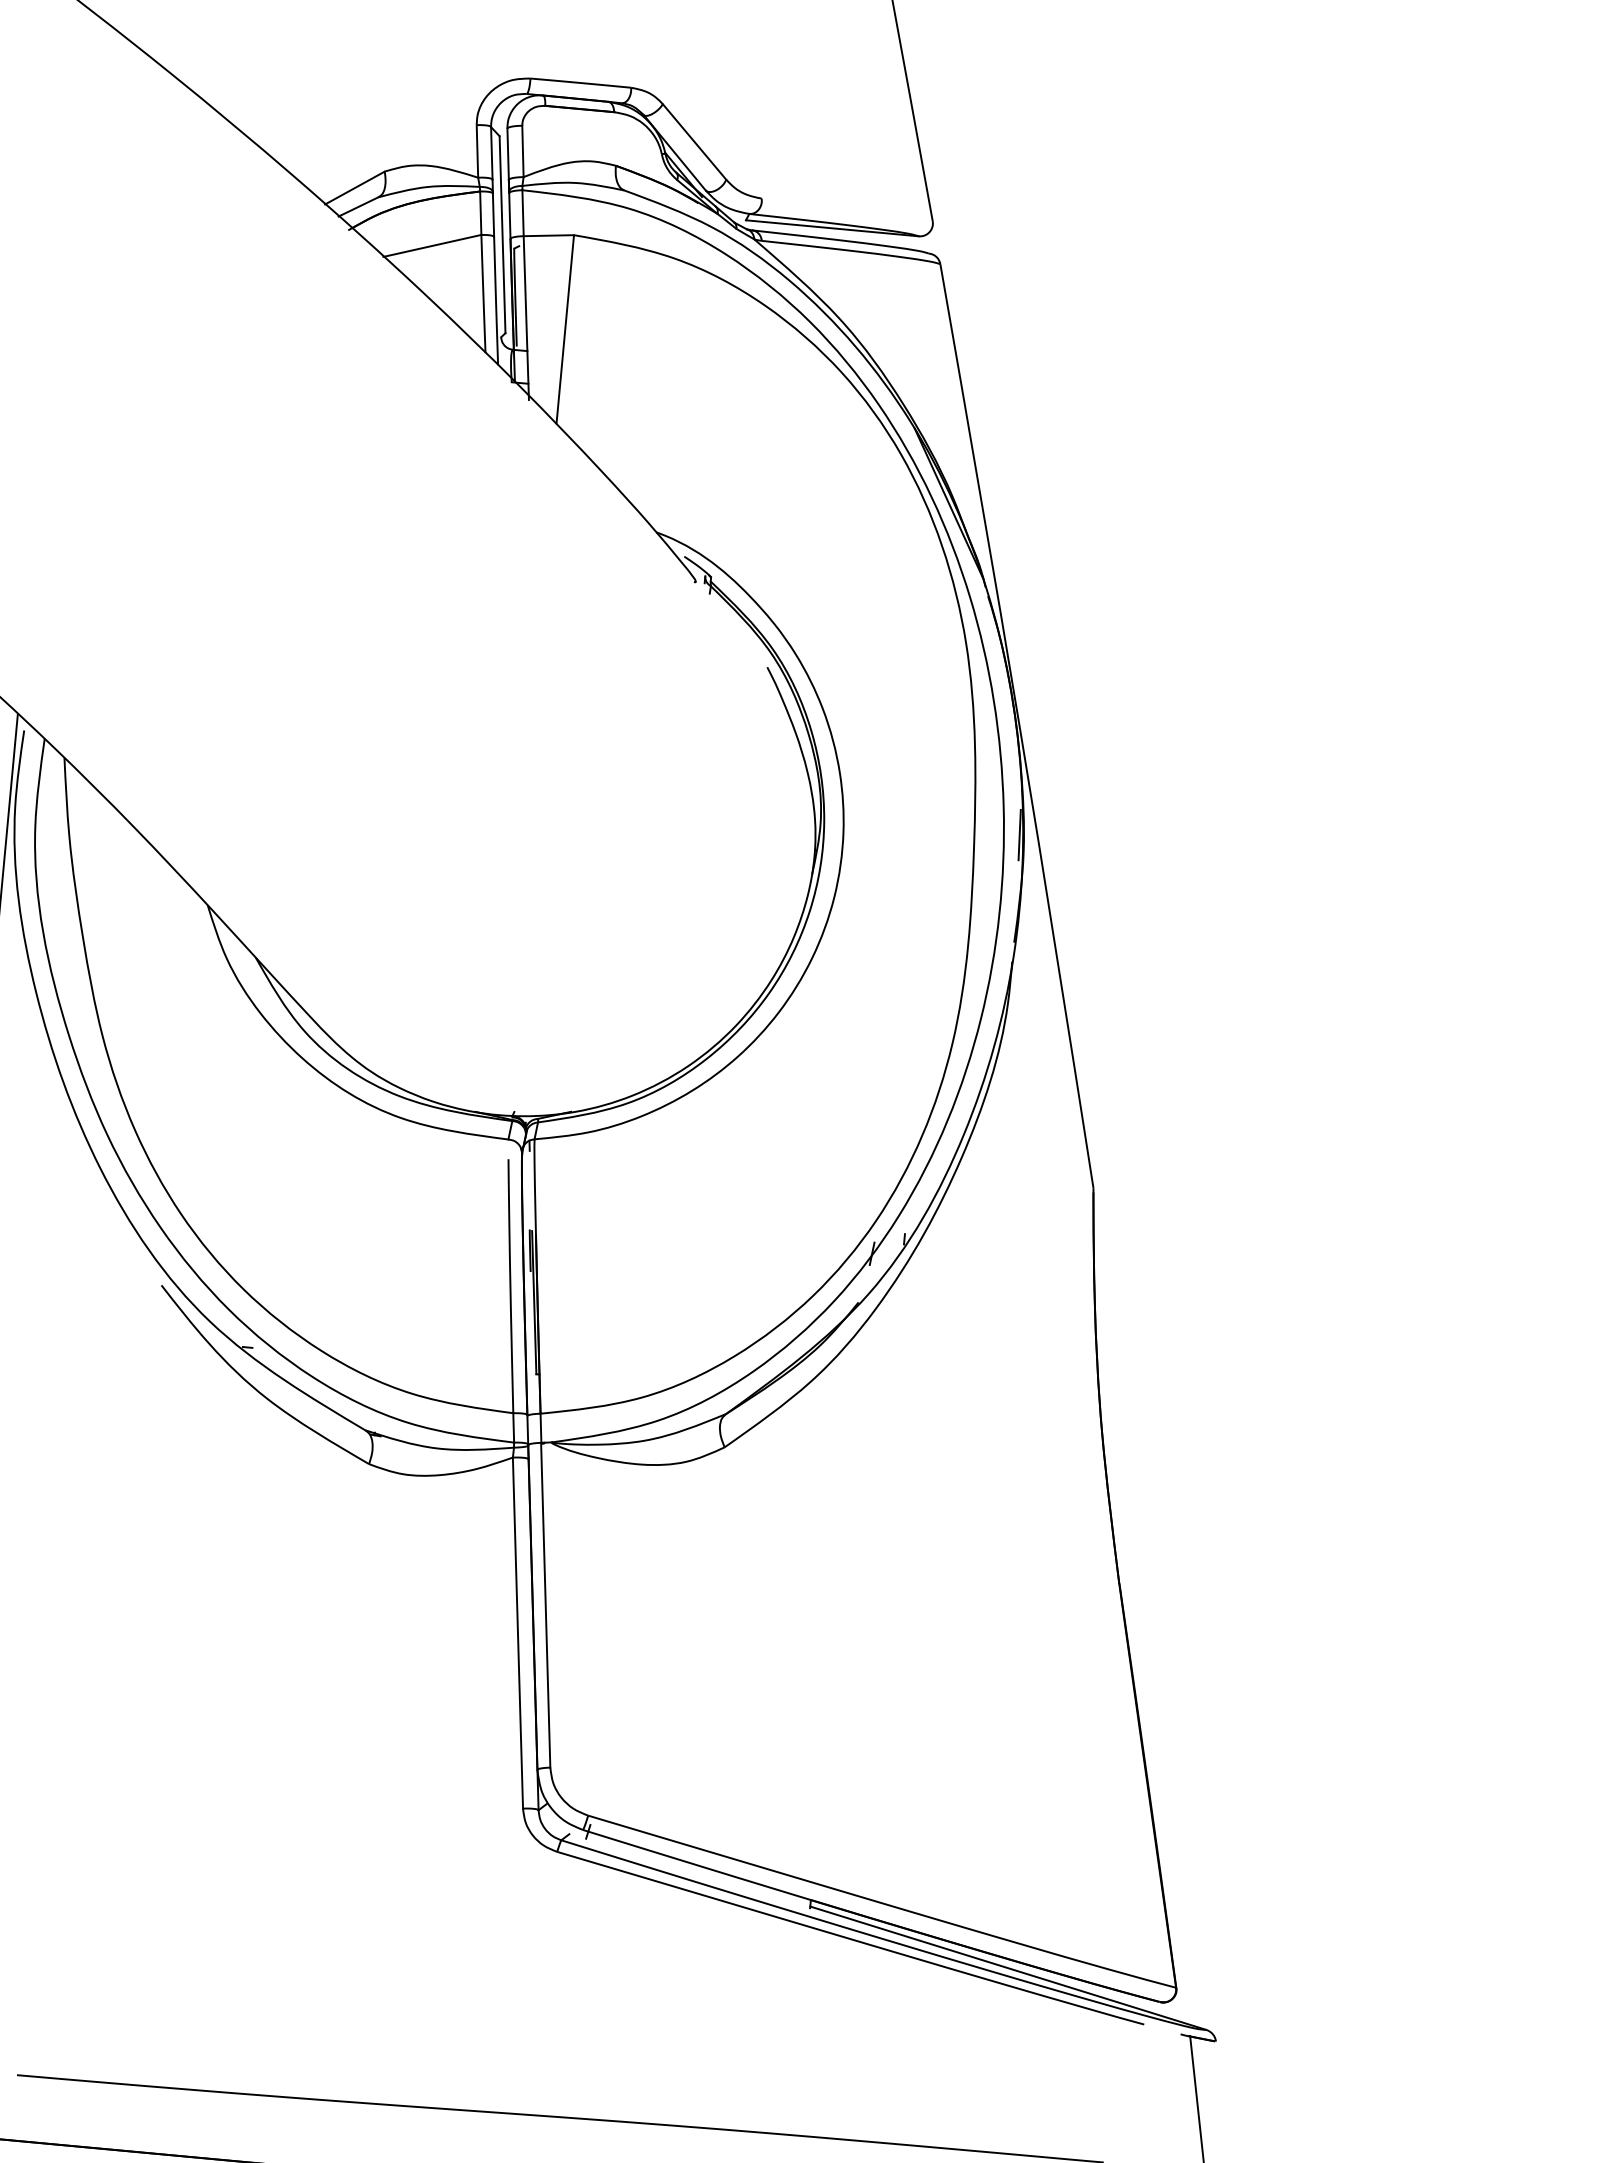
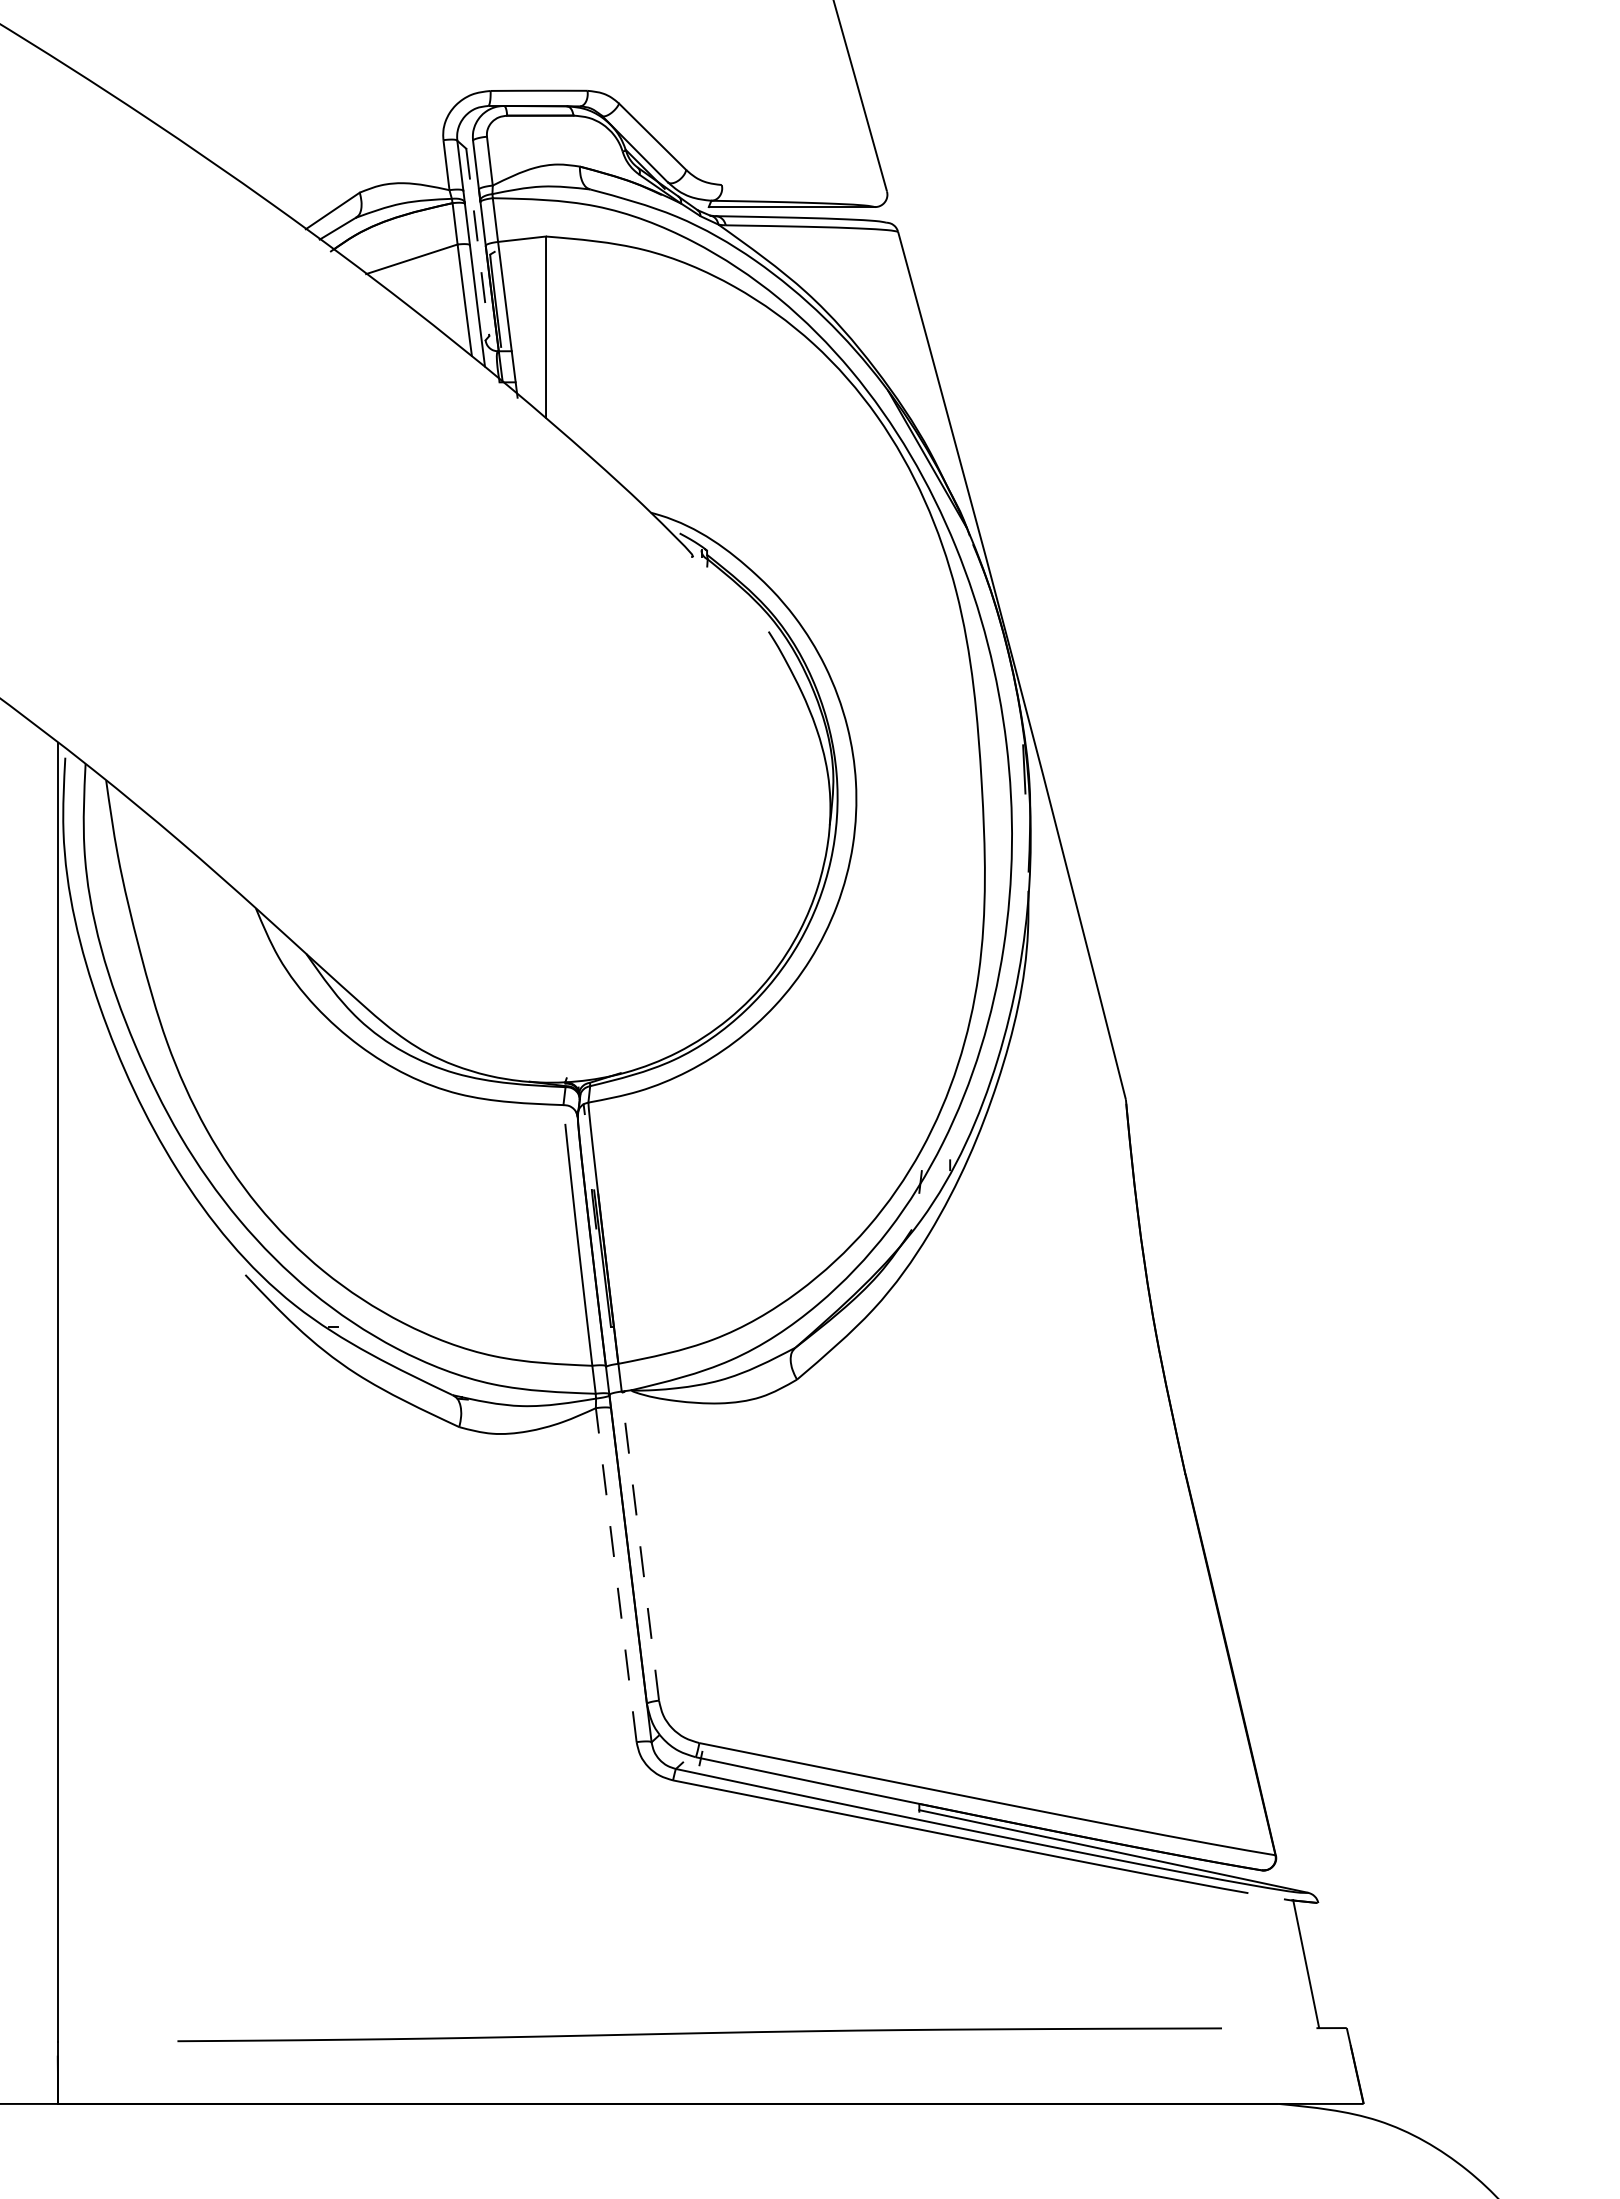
line: (502, 234) -> (477, 242), solid -> dashed
line: (545, 1605) -> (640, 1546), solid -> dashed
line: (518, 1632) -> (616, 1574), solid -> dashed

